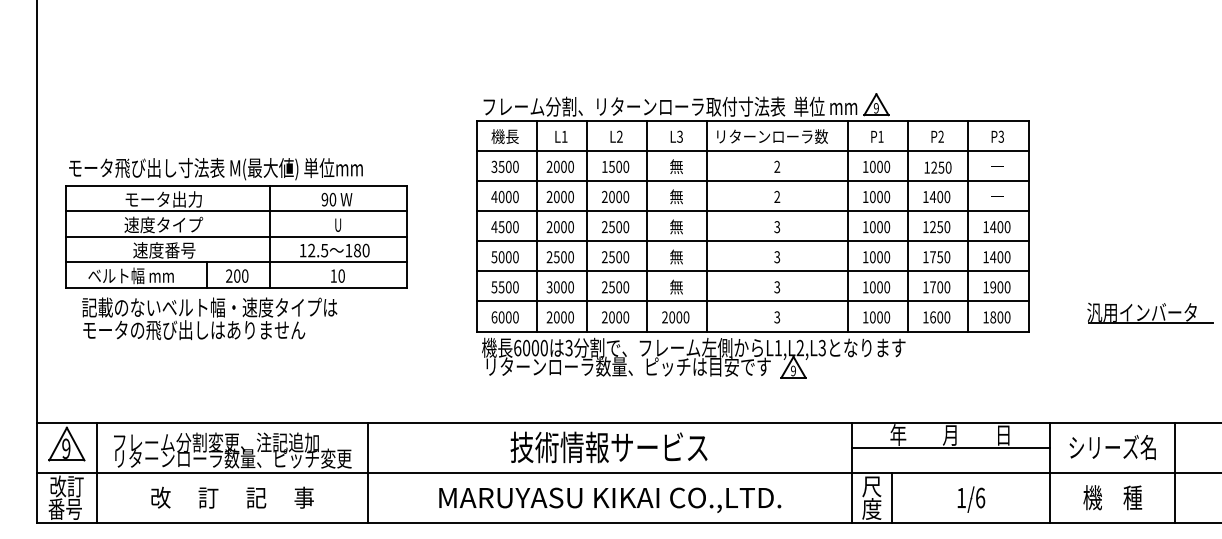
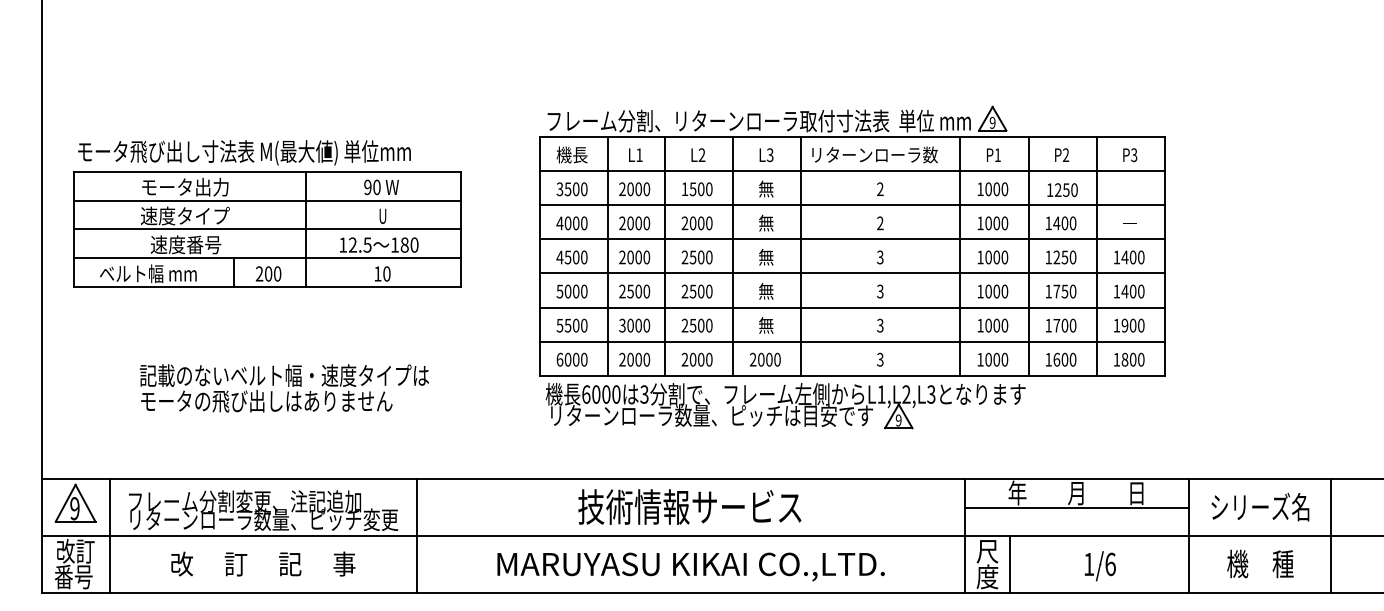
part: (236, 222) -> (267, 213), moved
part: (1149, 312) -> (1302, 354), removed
text: (208, 318) -> (283, 388), moved

